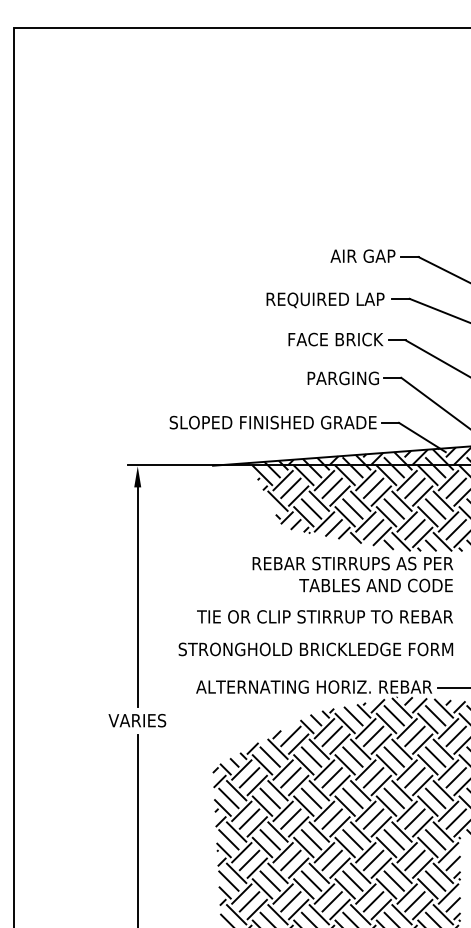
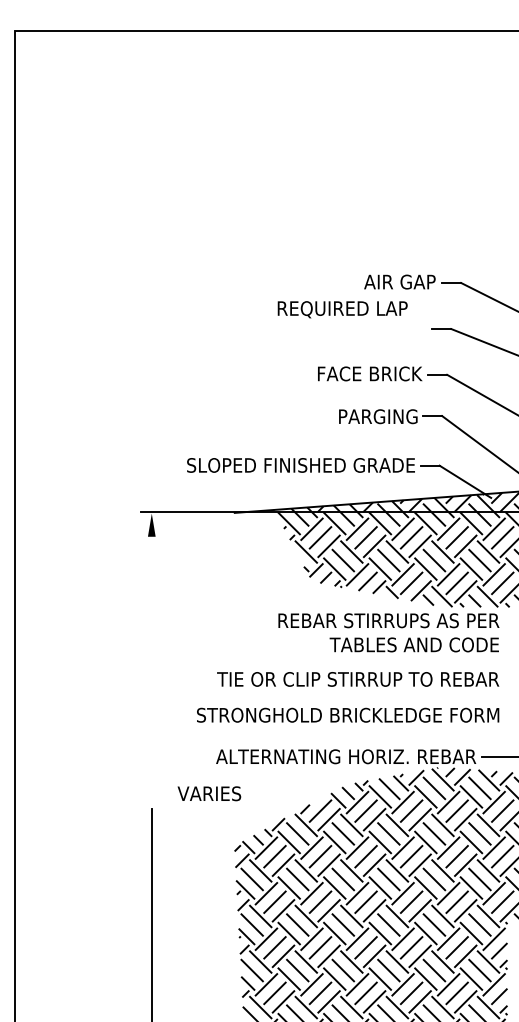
text: (325, 300) -> (342, 309), moved
line: (137, 596) -> (151, 657), removed
text: (137, 720) -> (209, 793), moved

